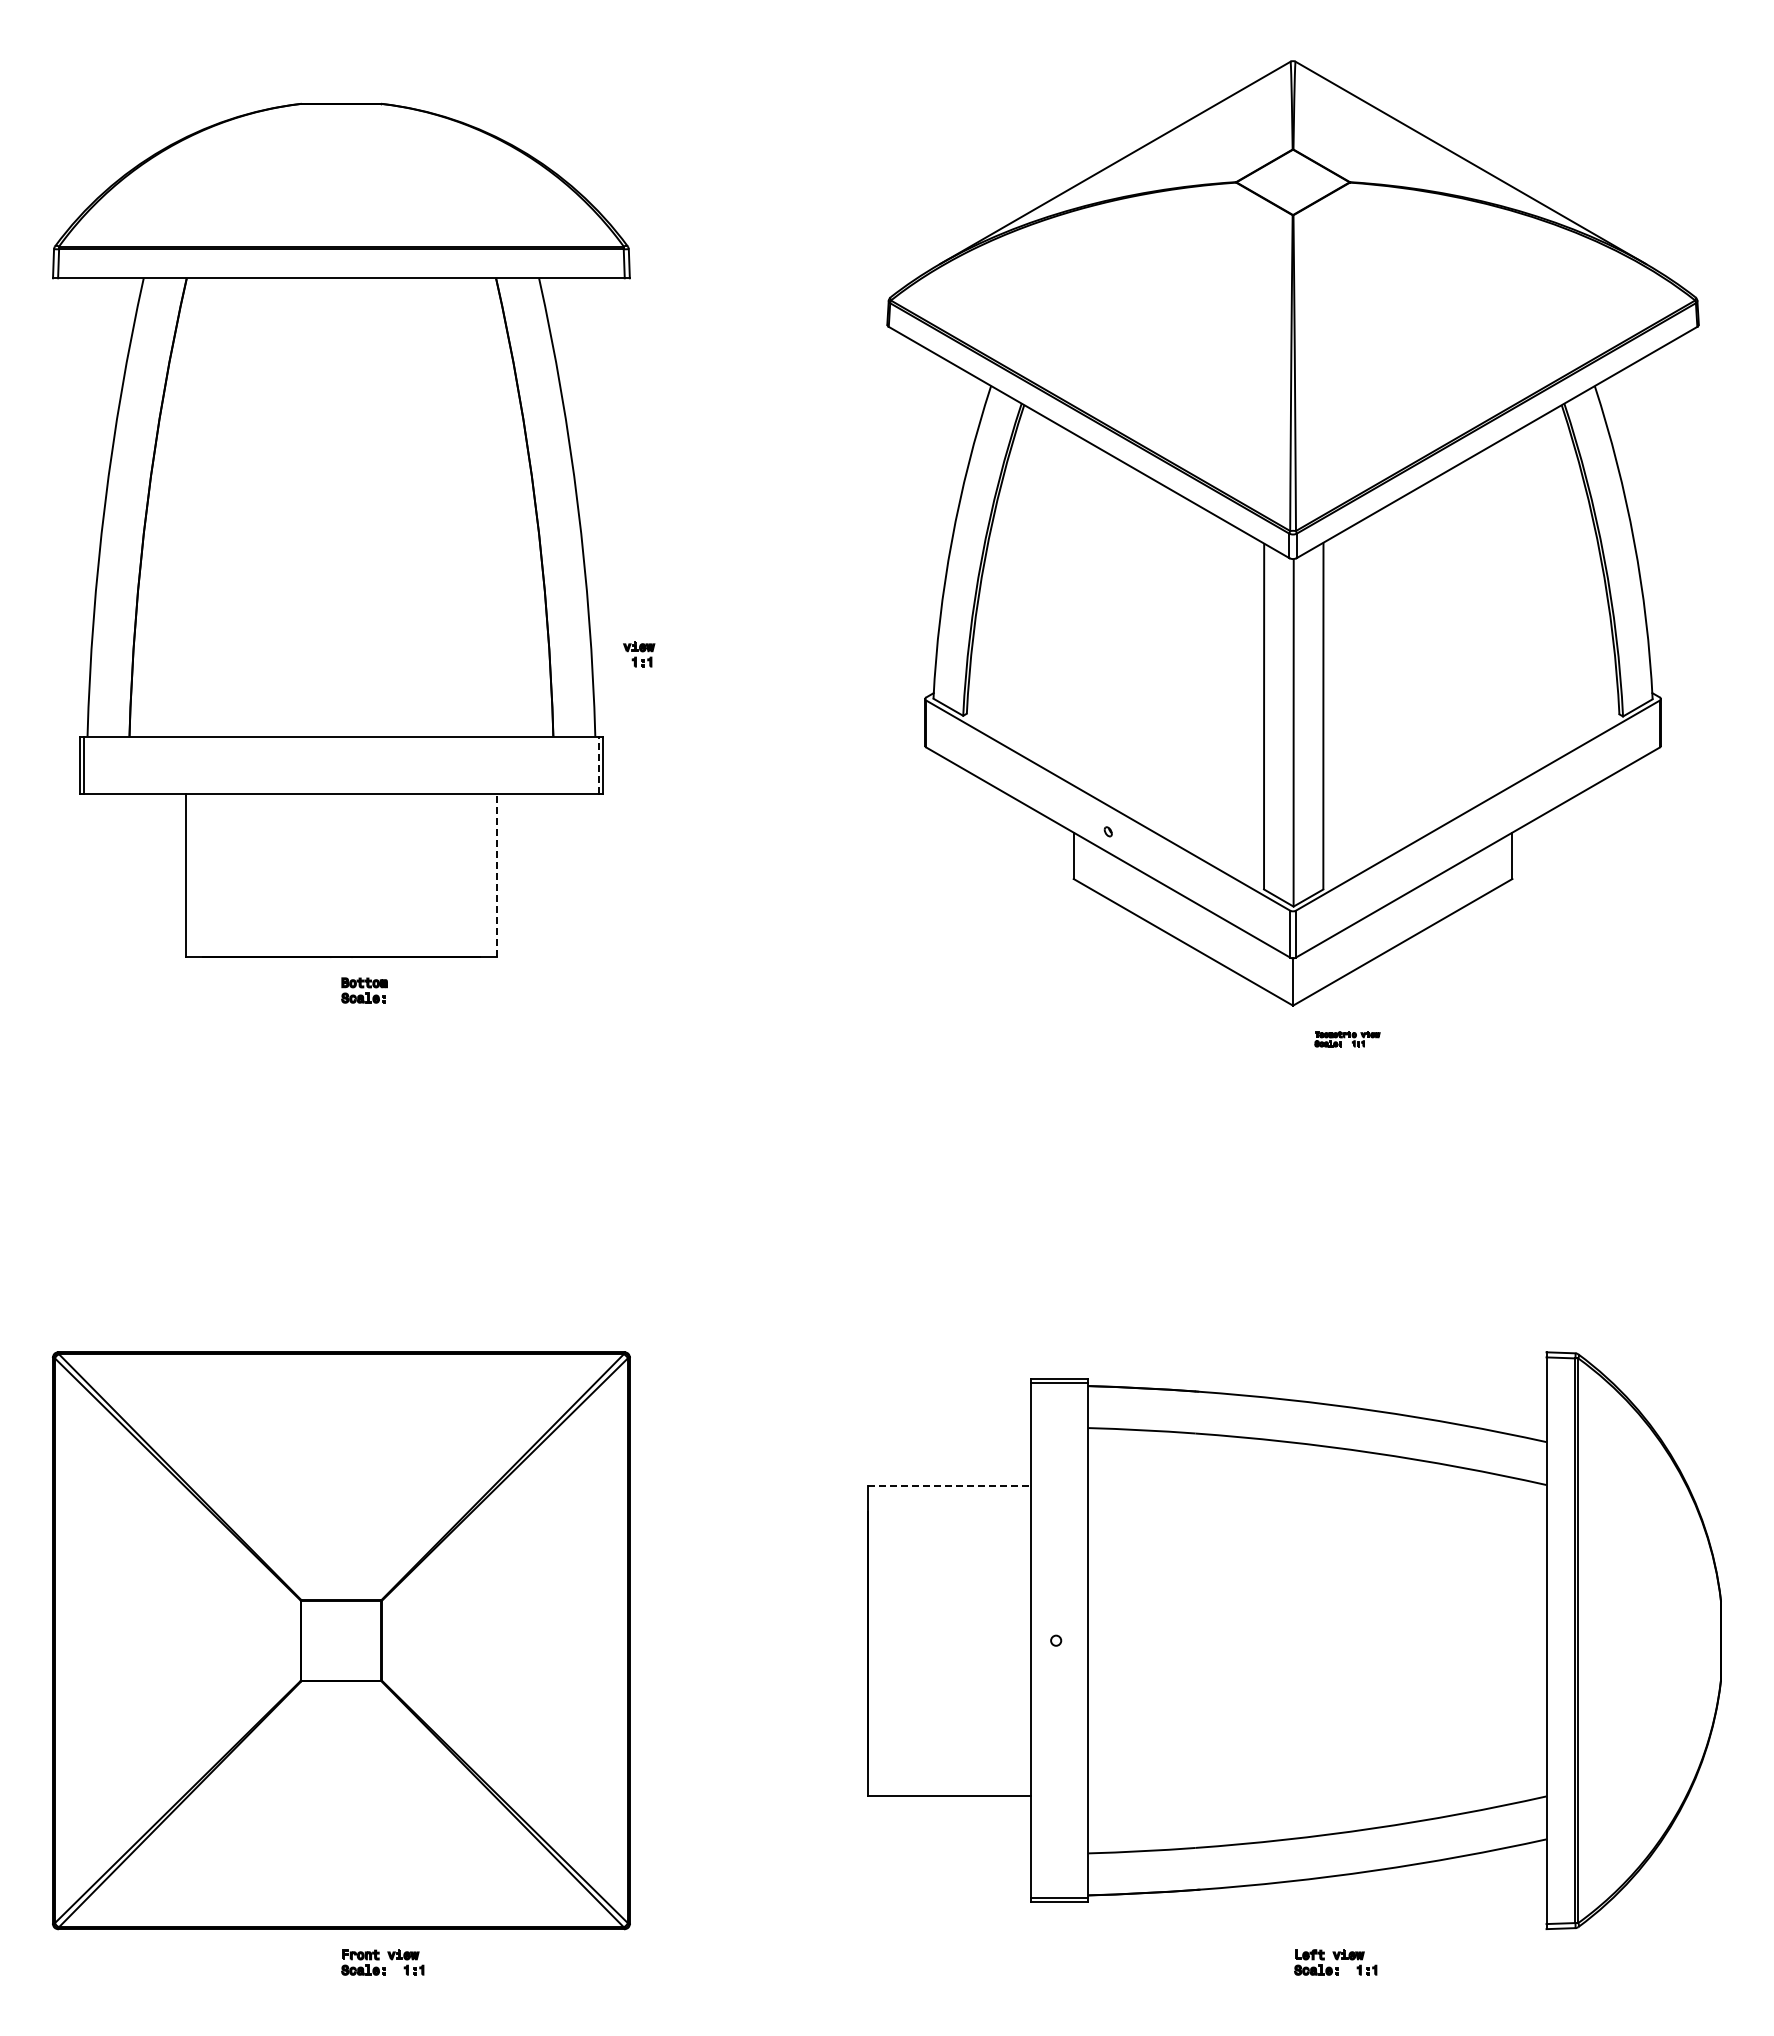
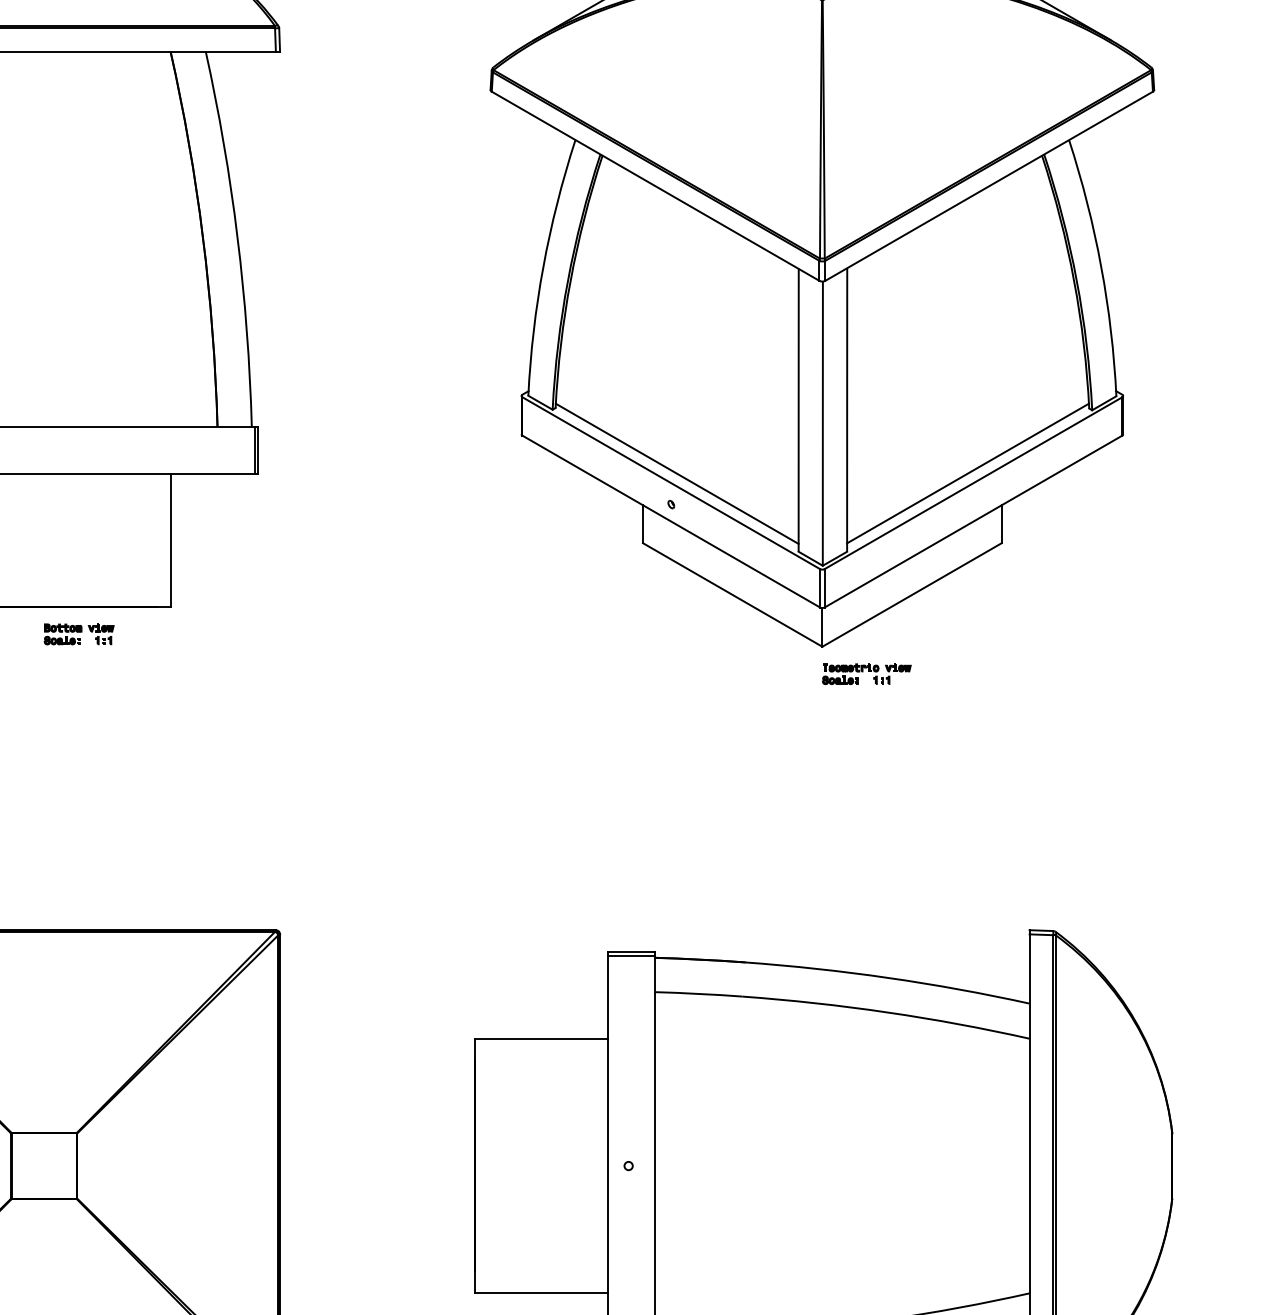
part: (639, 654) -> (101, 634), moved
line: (598, 765) -> (254, 450), dashed -> solid
line: (1115, 793) -> (677, 473), added
line: (1471, 793) -> (968, 473), added
line: (496, 875) -> (171, 540), dashed -> solid
part: (1347, 1039) -> (866, 674), size x1.67
line: (949, 1485) -> (541, 1039), dashed -> solid

